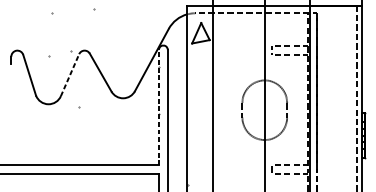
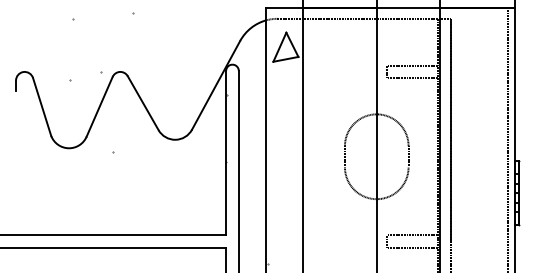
line: (69, 74) -> (99, 106), dashed -> solid
line: (159, 107) -> (226, 152), dashed -> solid

